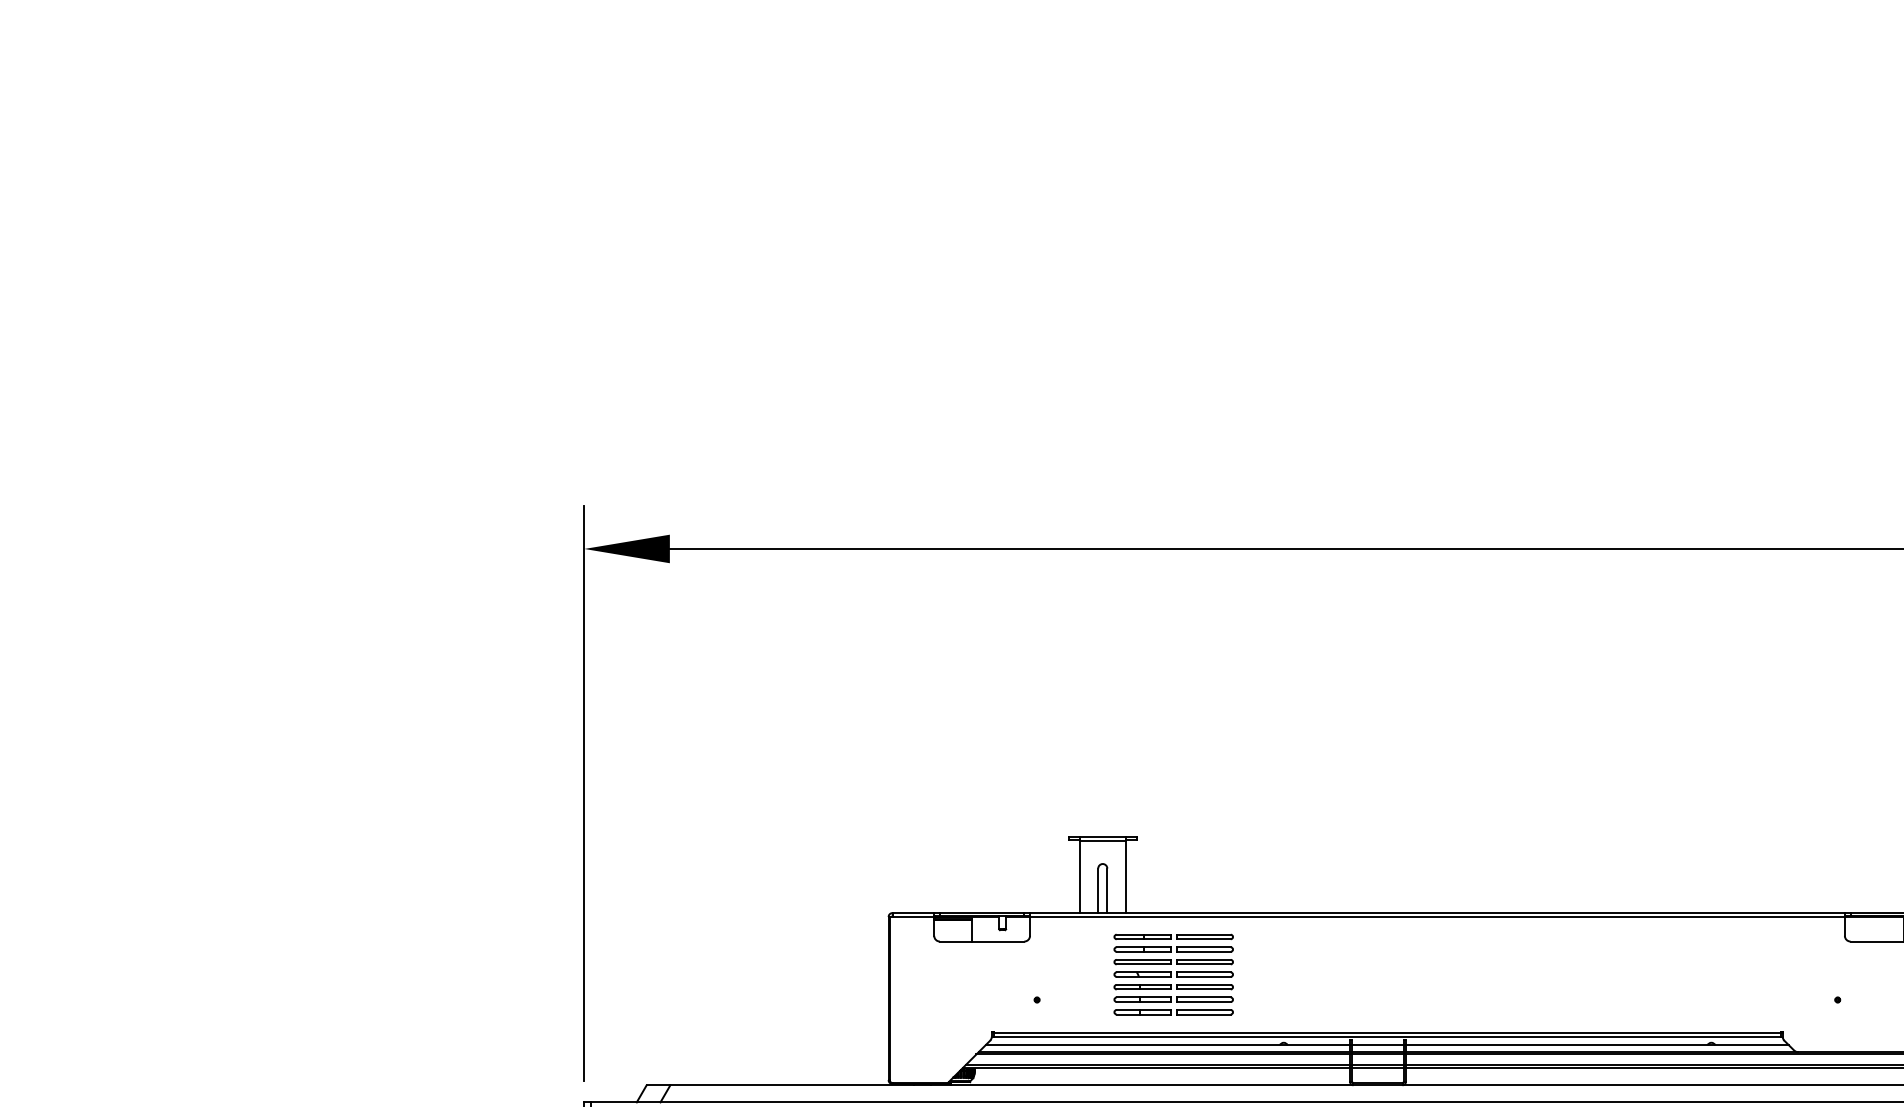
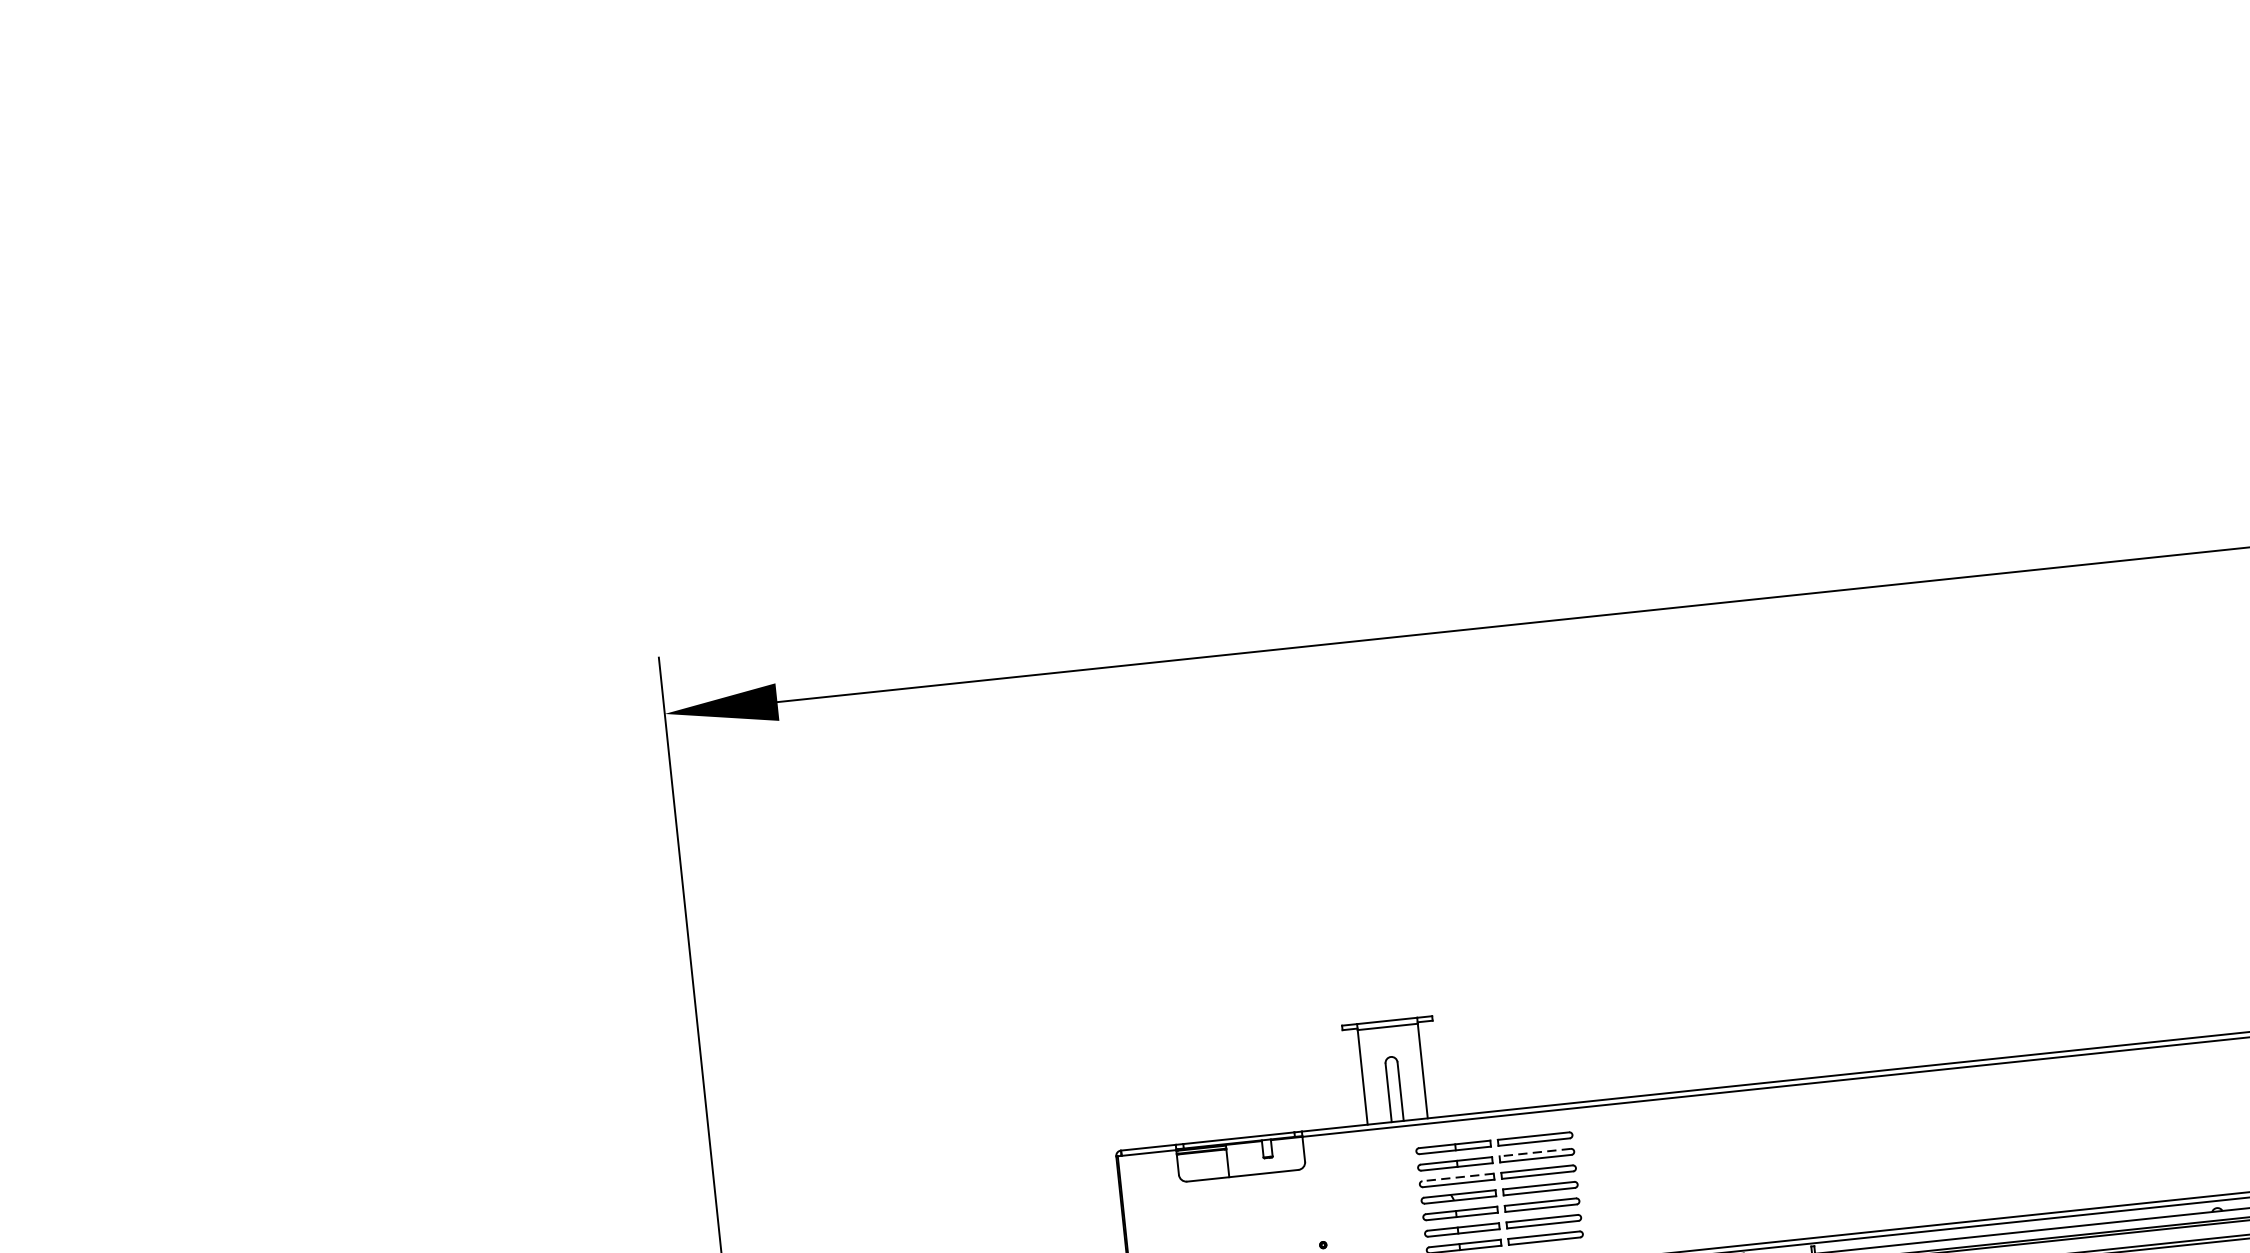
line: (1203, 947) -> (1535, 1152), solid -> dashed
line: (1143, 959) -> (1457, 1177), solid -> dashed

